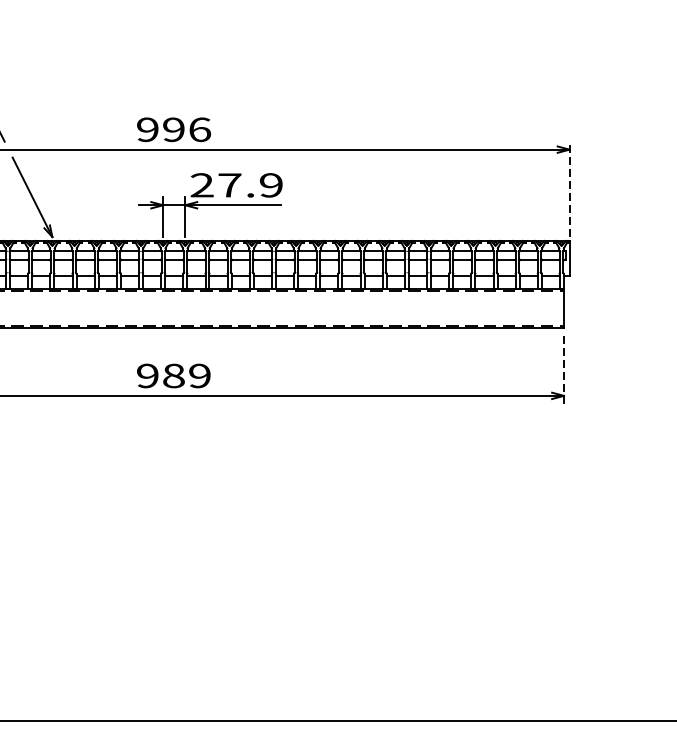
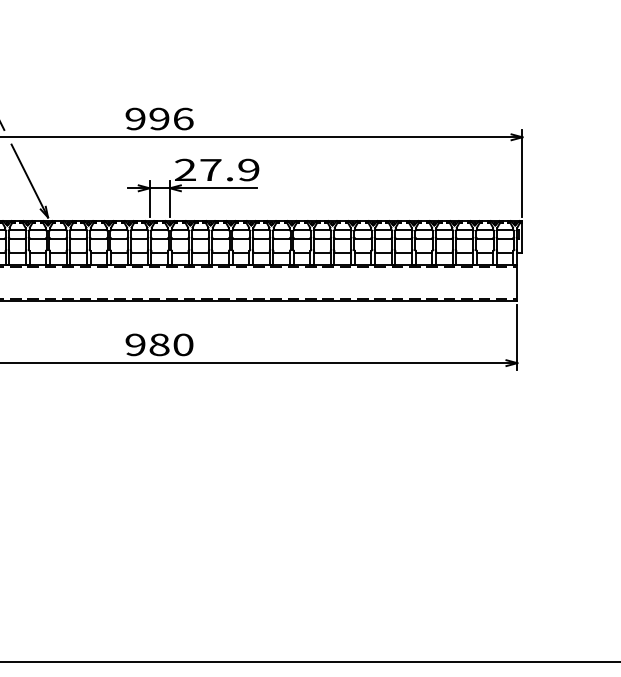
line: (569, 189) -> (522, 173), dashed -> solid
line: (564, 367) -> (517, 337), dashed -> solid
text: (200, 375) -> (183, 344), 989 -> 980

